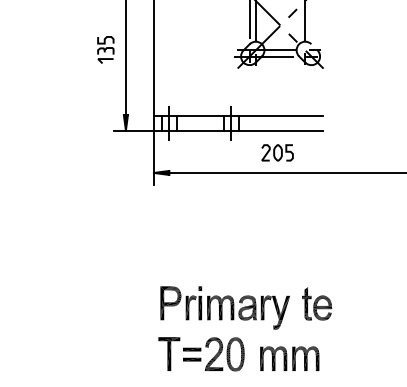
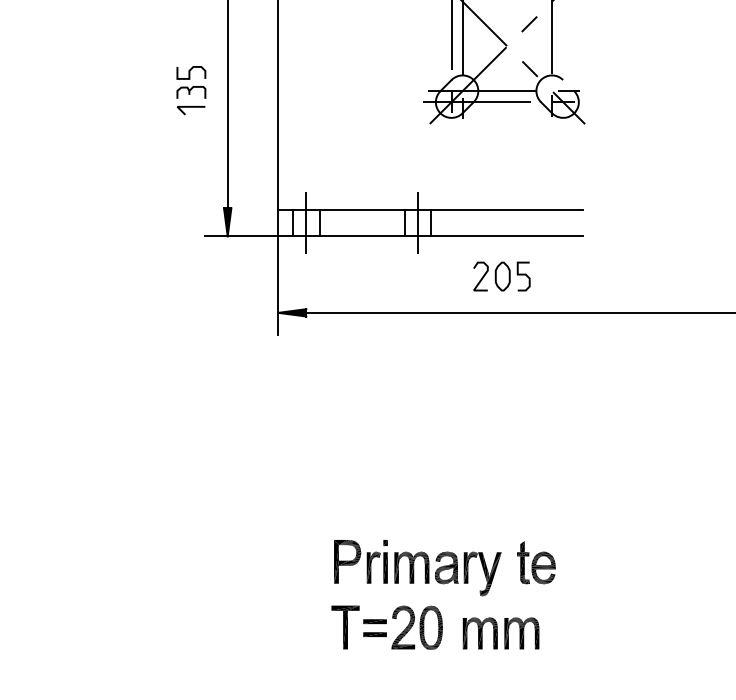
part: (245, 328) -> (443, 594), size x0.71

